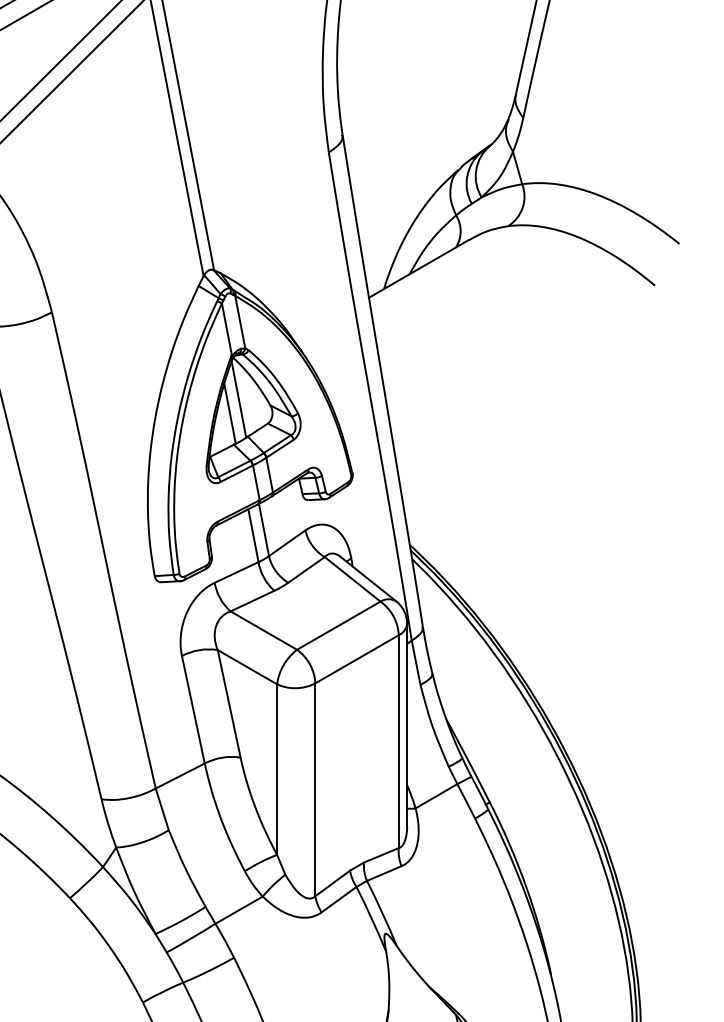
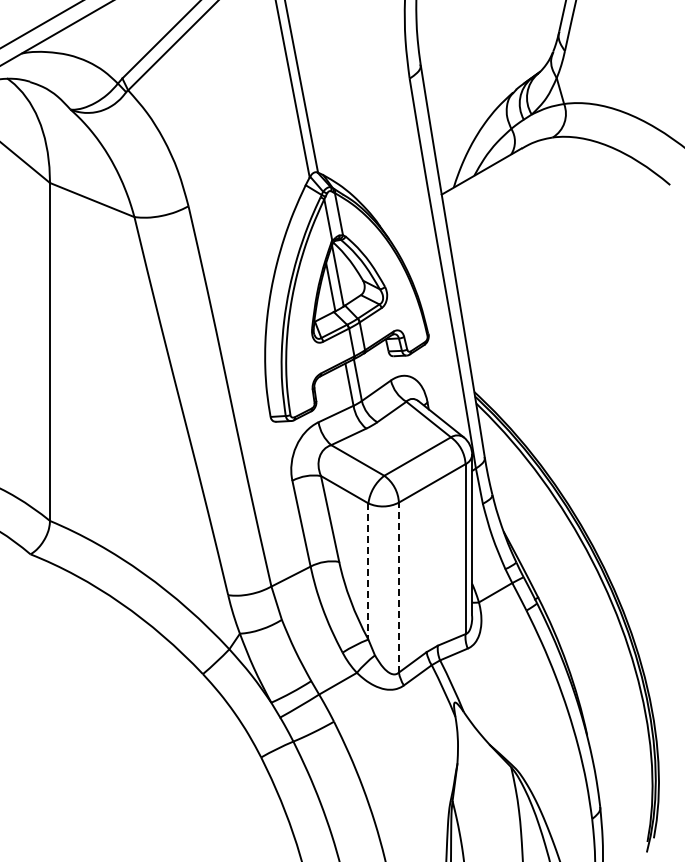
line: (277, 769) -> (368, 571), solid -> dashed
line: (314, 789) -> (398, 587), solid -> dashed

